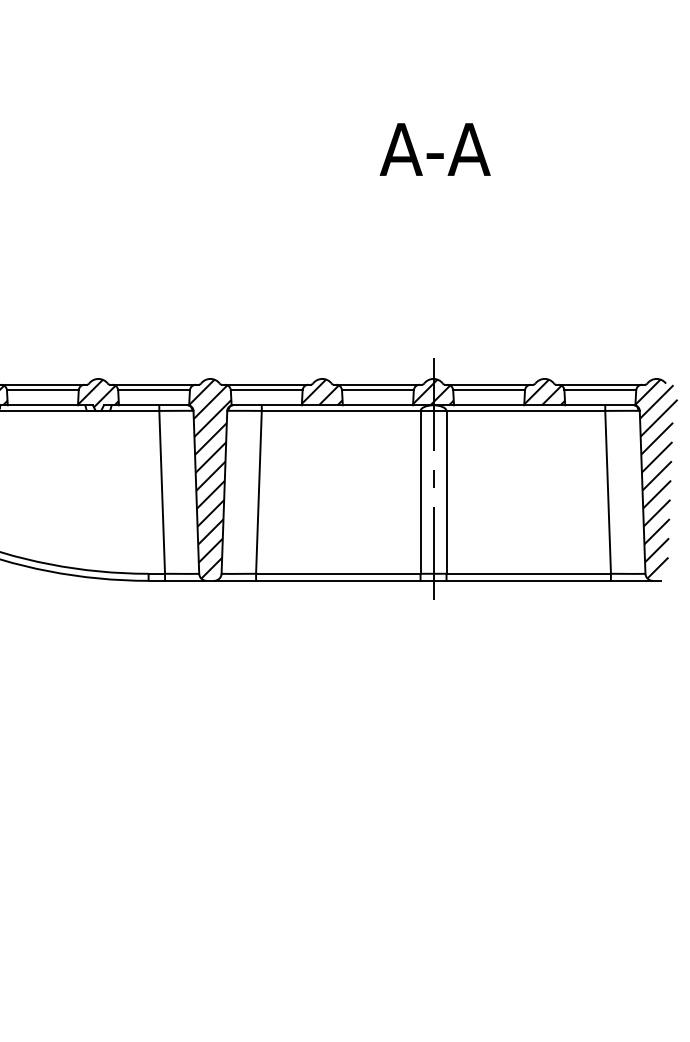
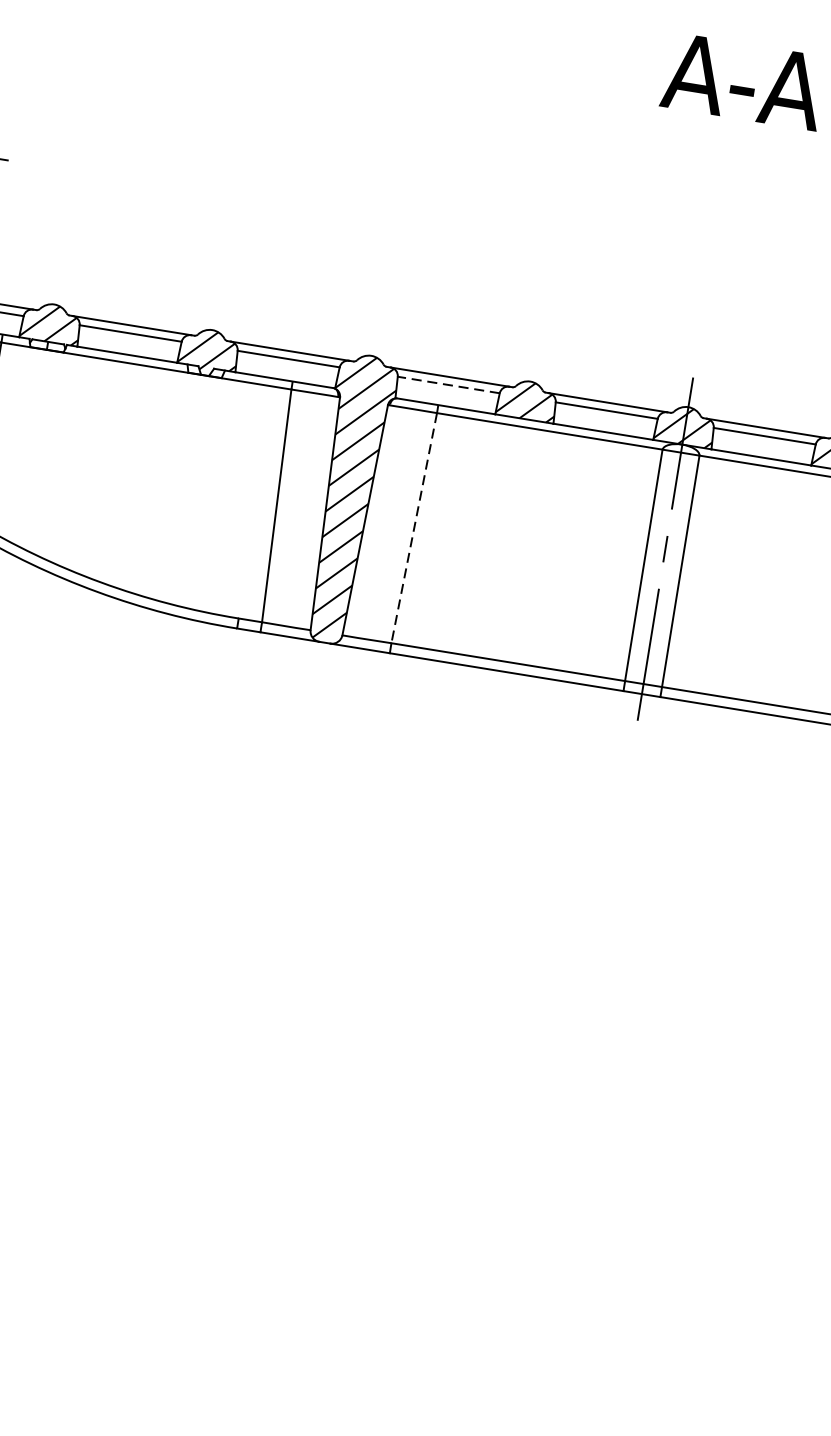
line: (266, 390) -> (448, 385), solid -> dashed
line: (258, 492) -> (413, 528), solid -> dashed

